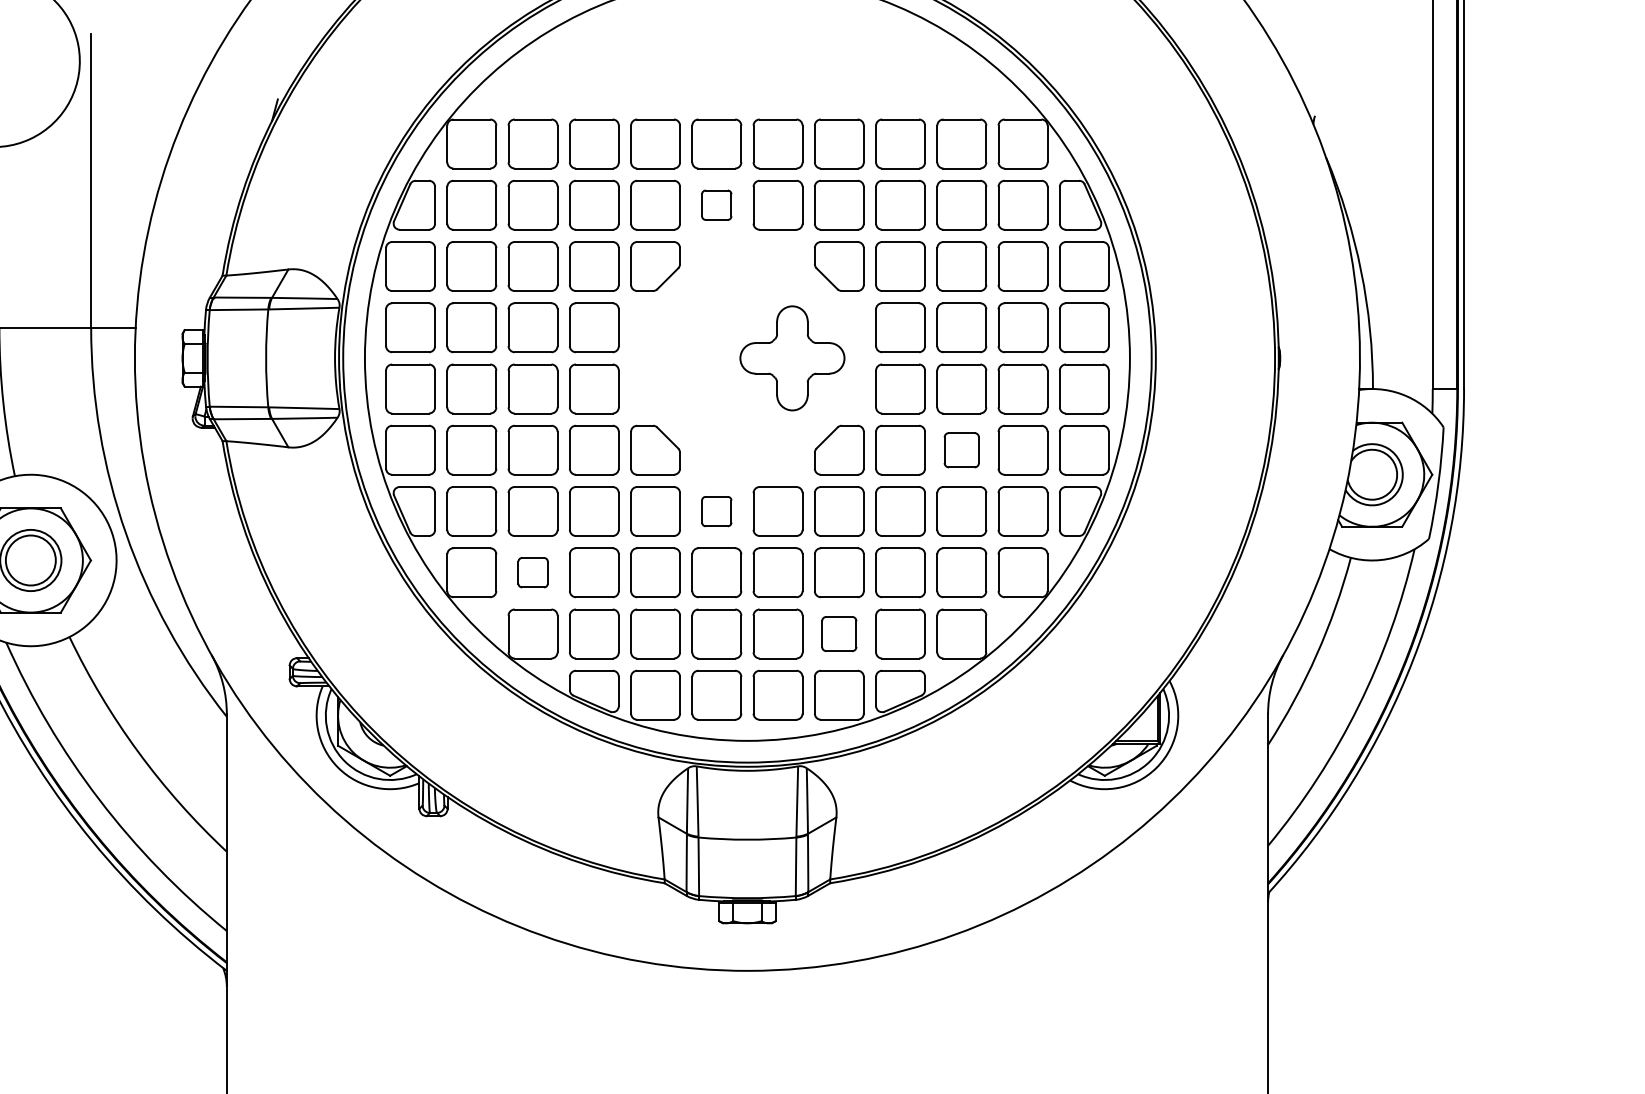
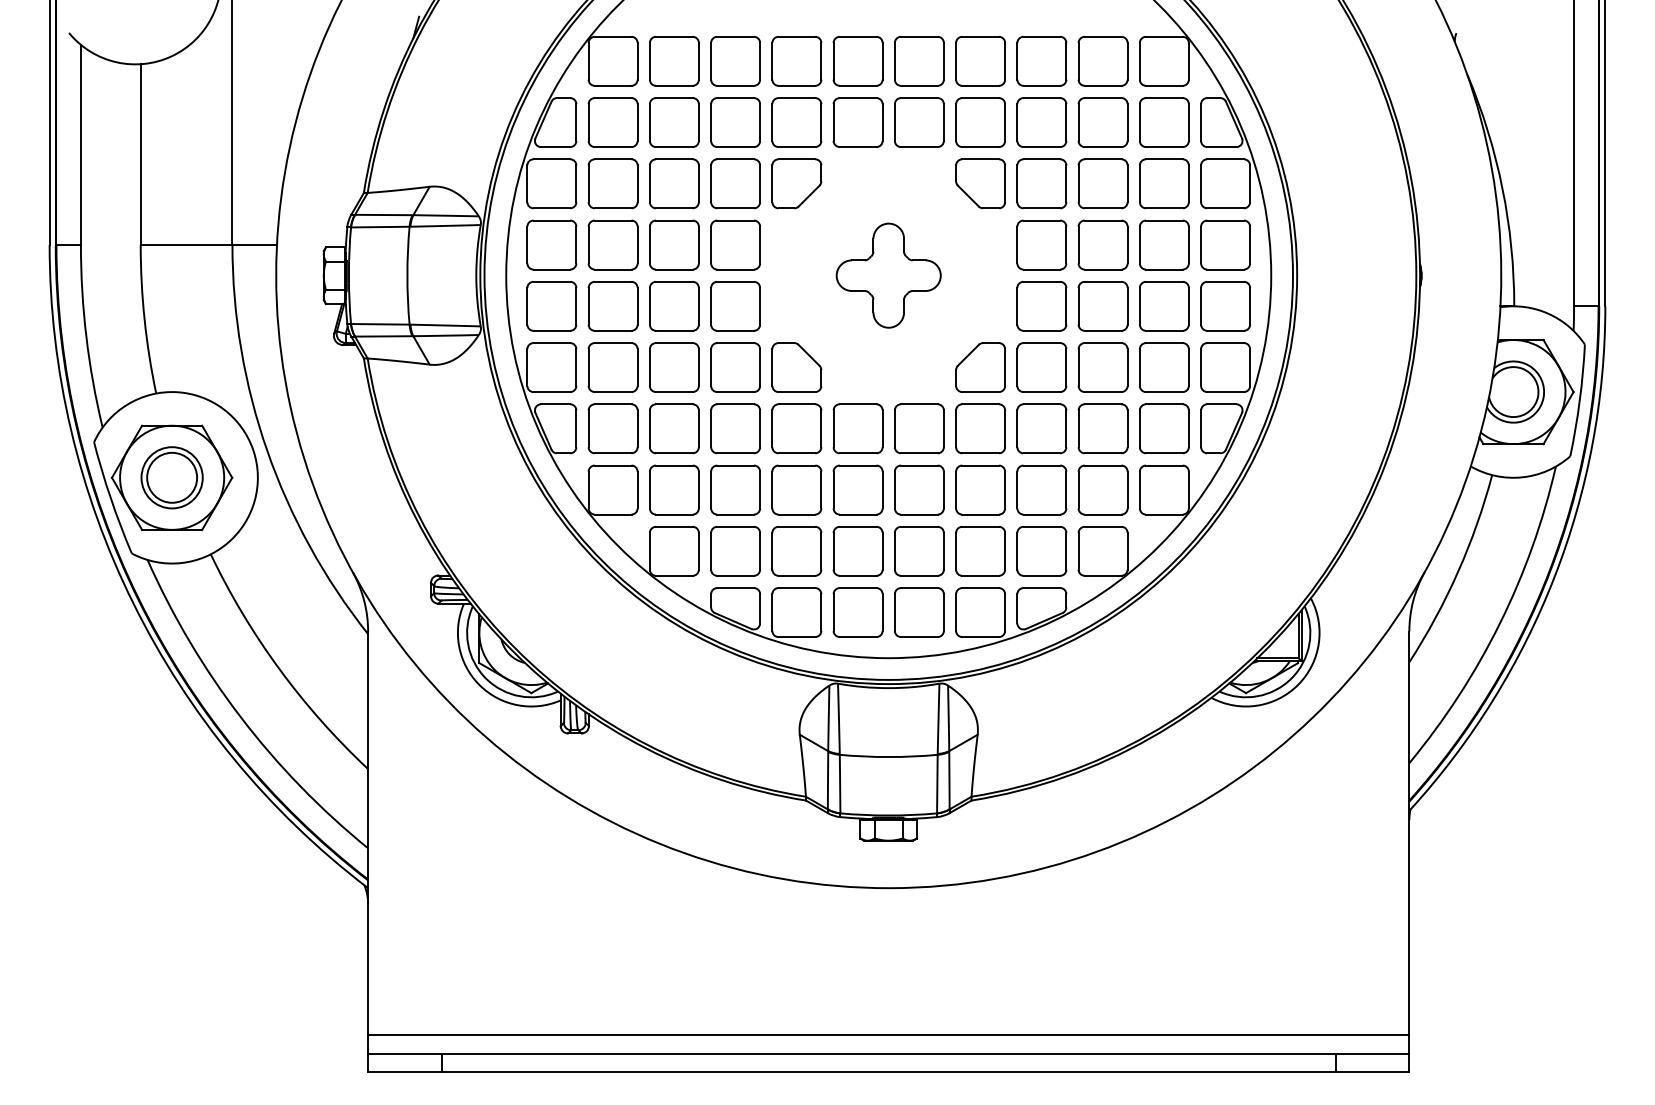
part: (716, 205) -> (857, 122), size x1.67
part: (792, 358) -> (888, 275), moved
part: (961, 450) -> (1102, 367), size x1.43
part: (716, 511) -> (857, 428), size x1.67
part: (533, 572) -> (674, 489), size x1.67
part: (839, 634) -> (980, 551), size x1.43

